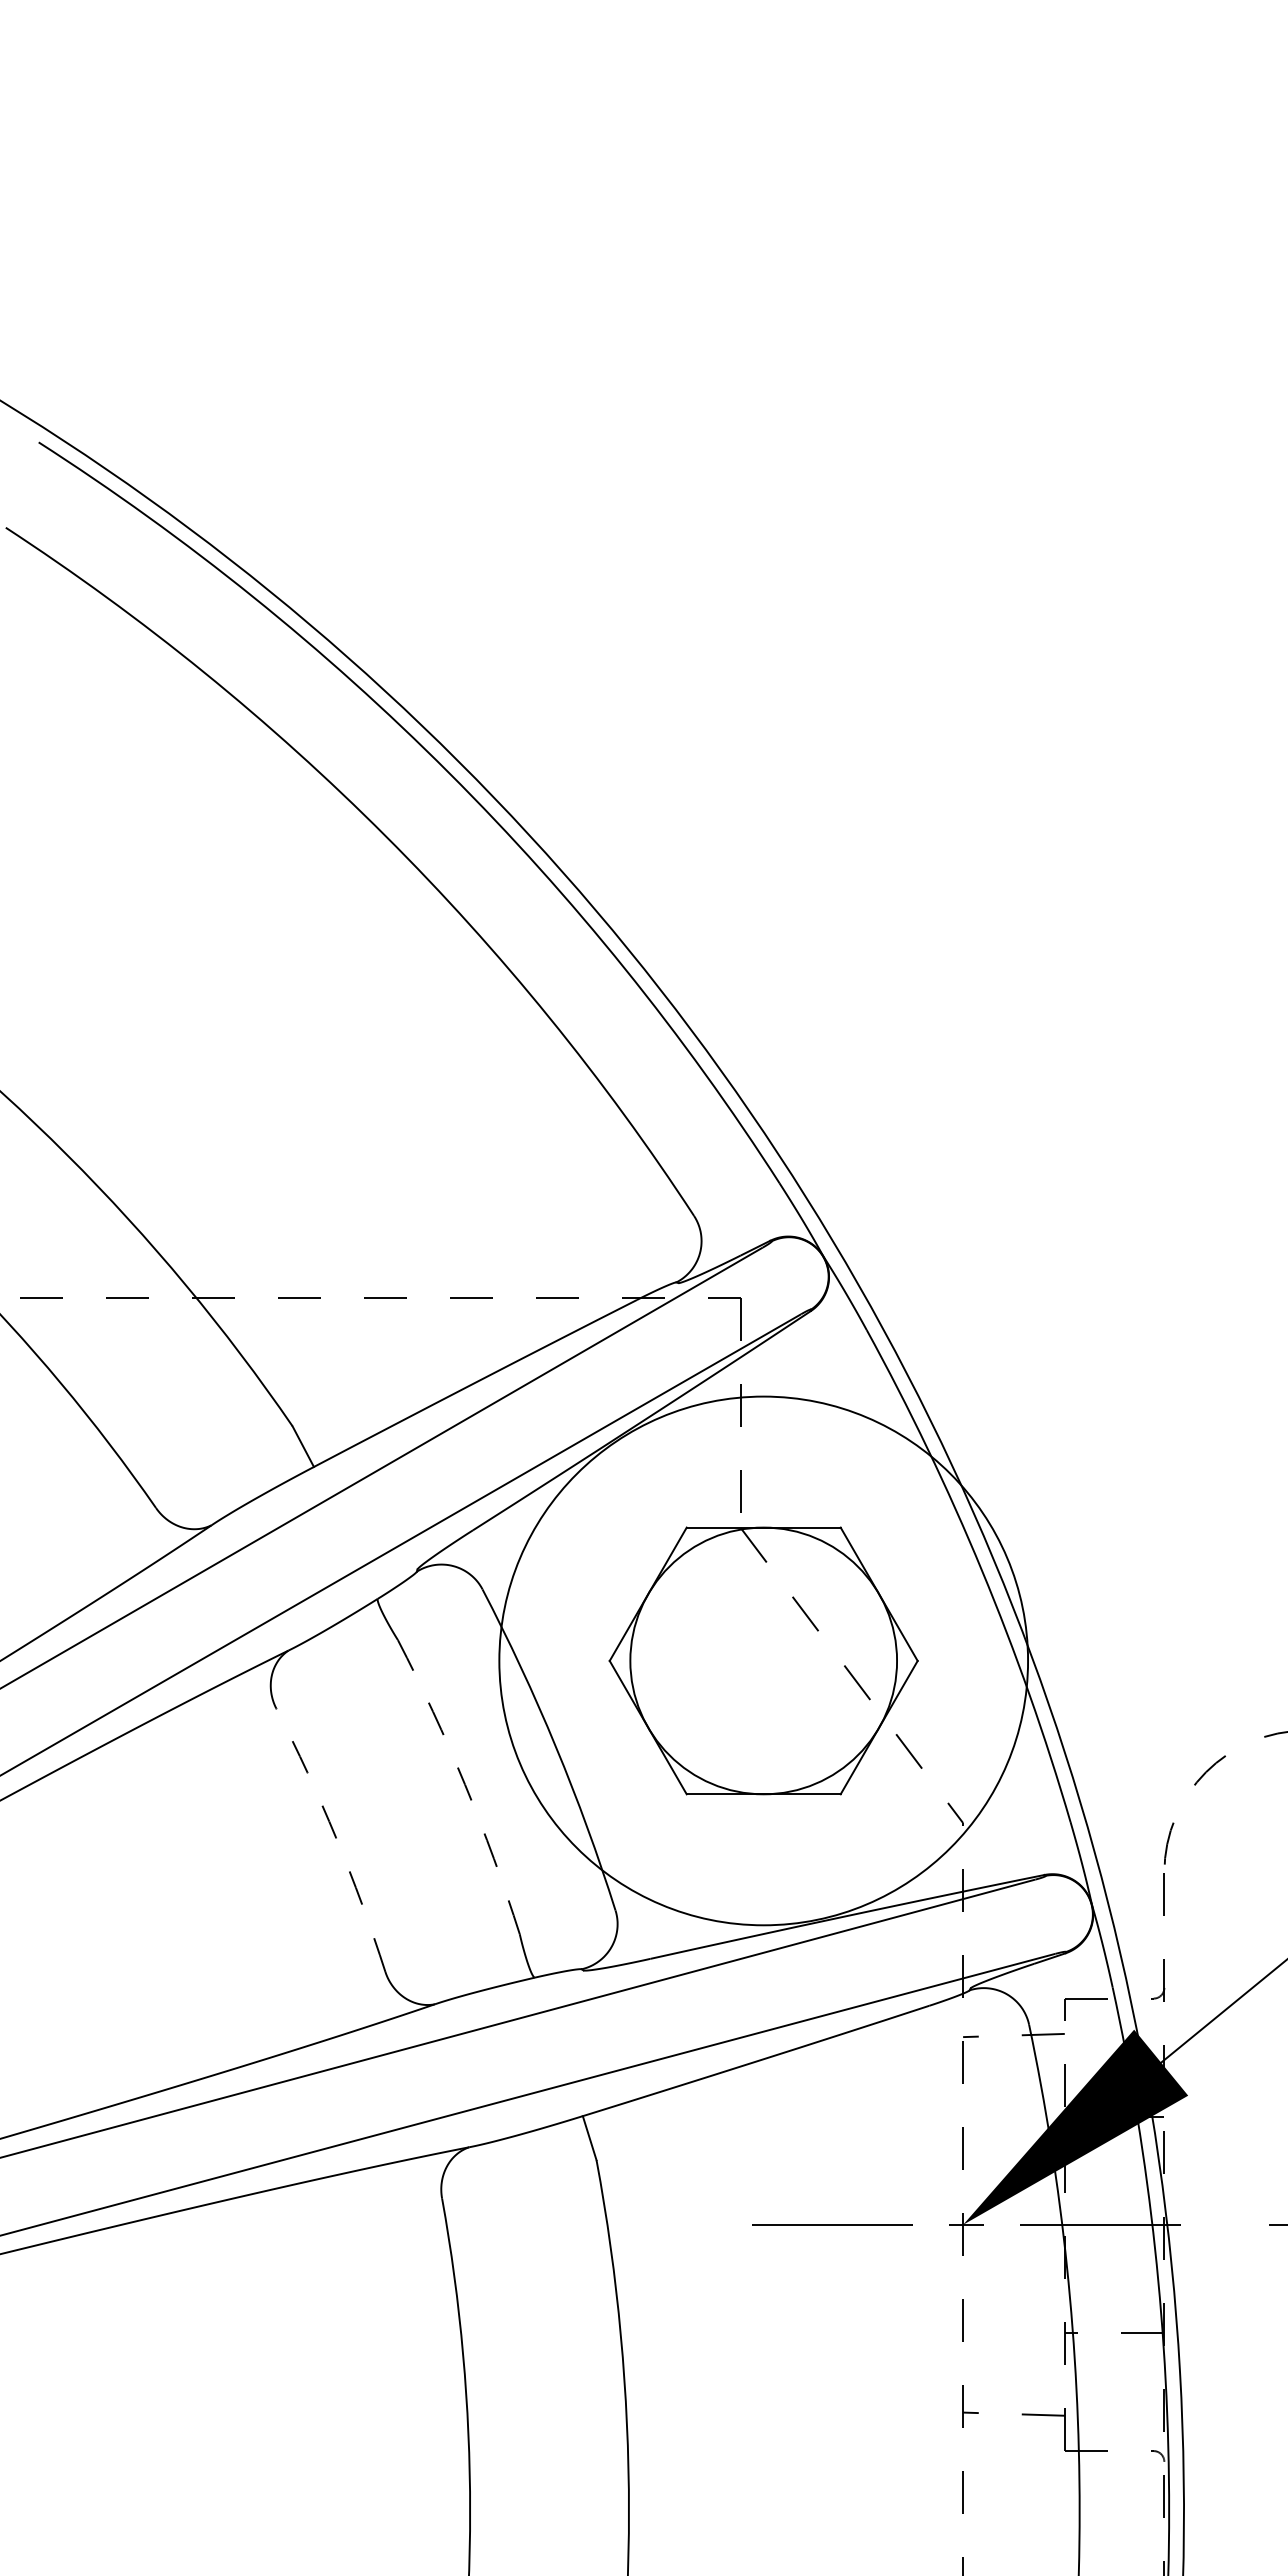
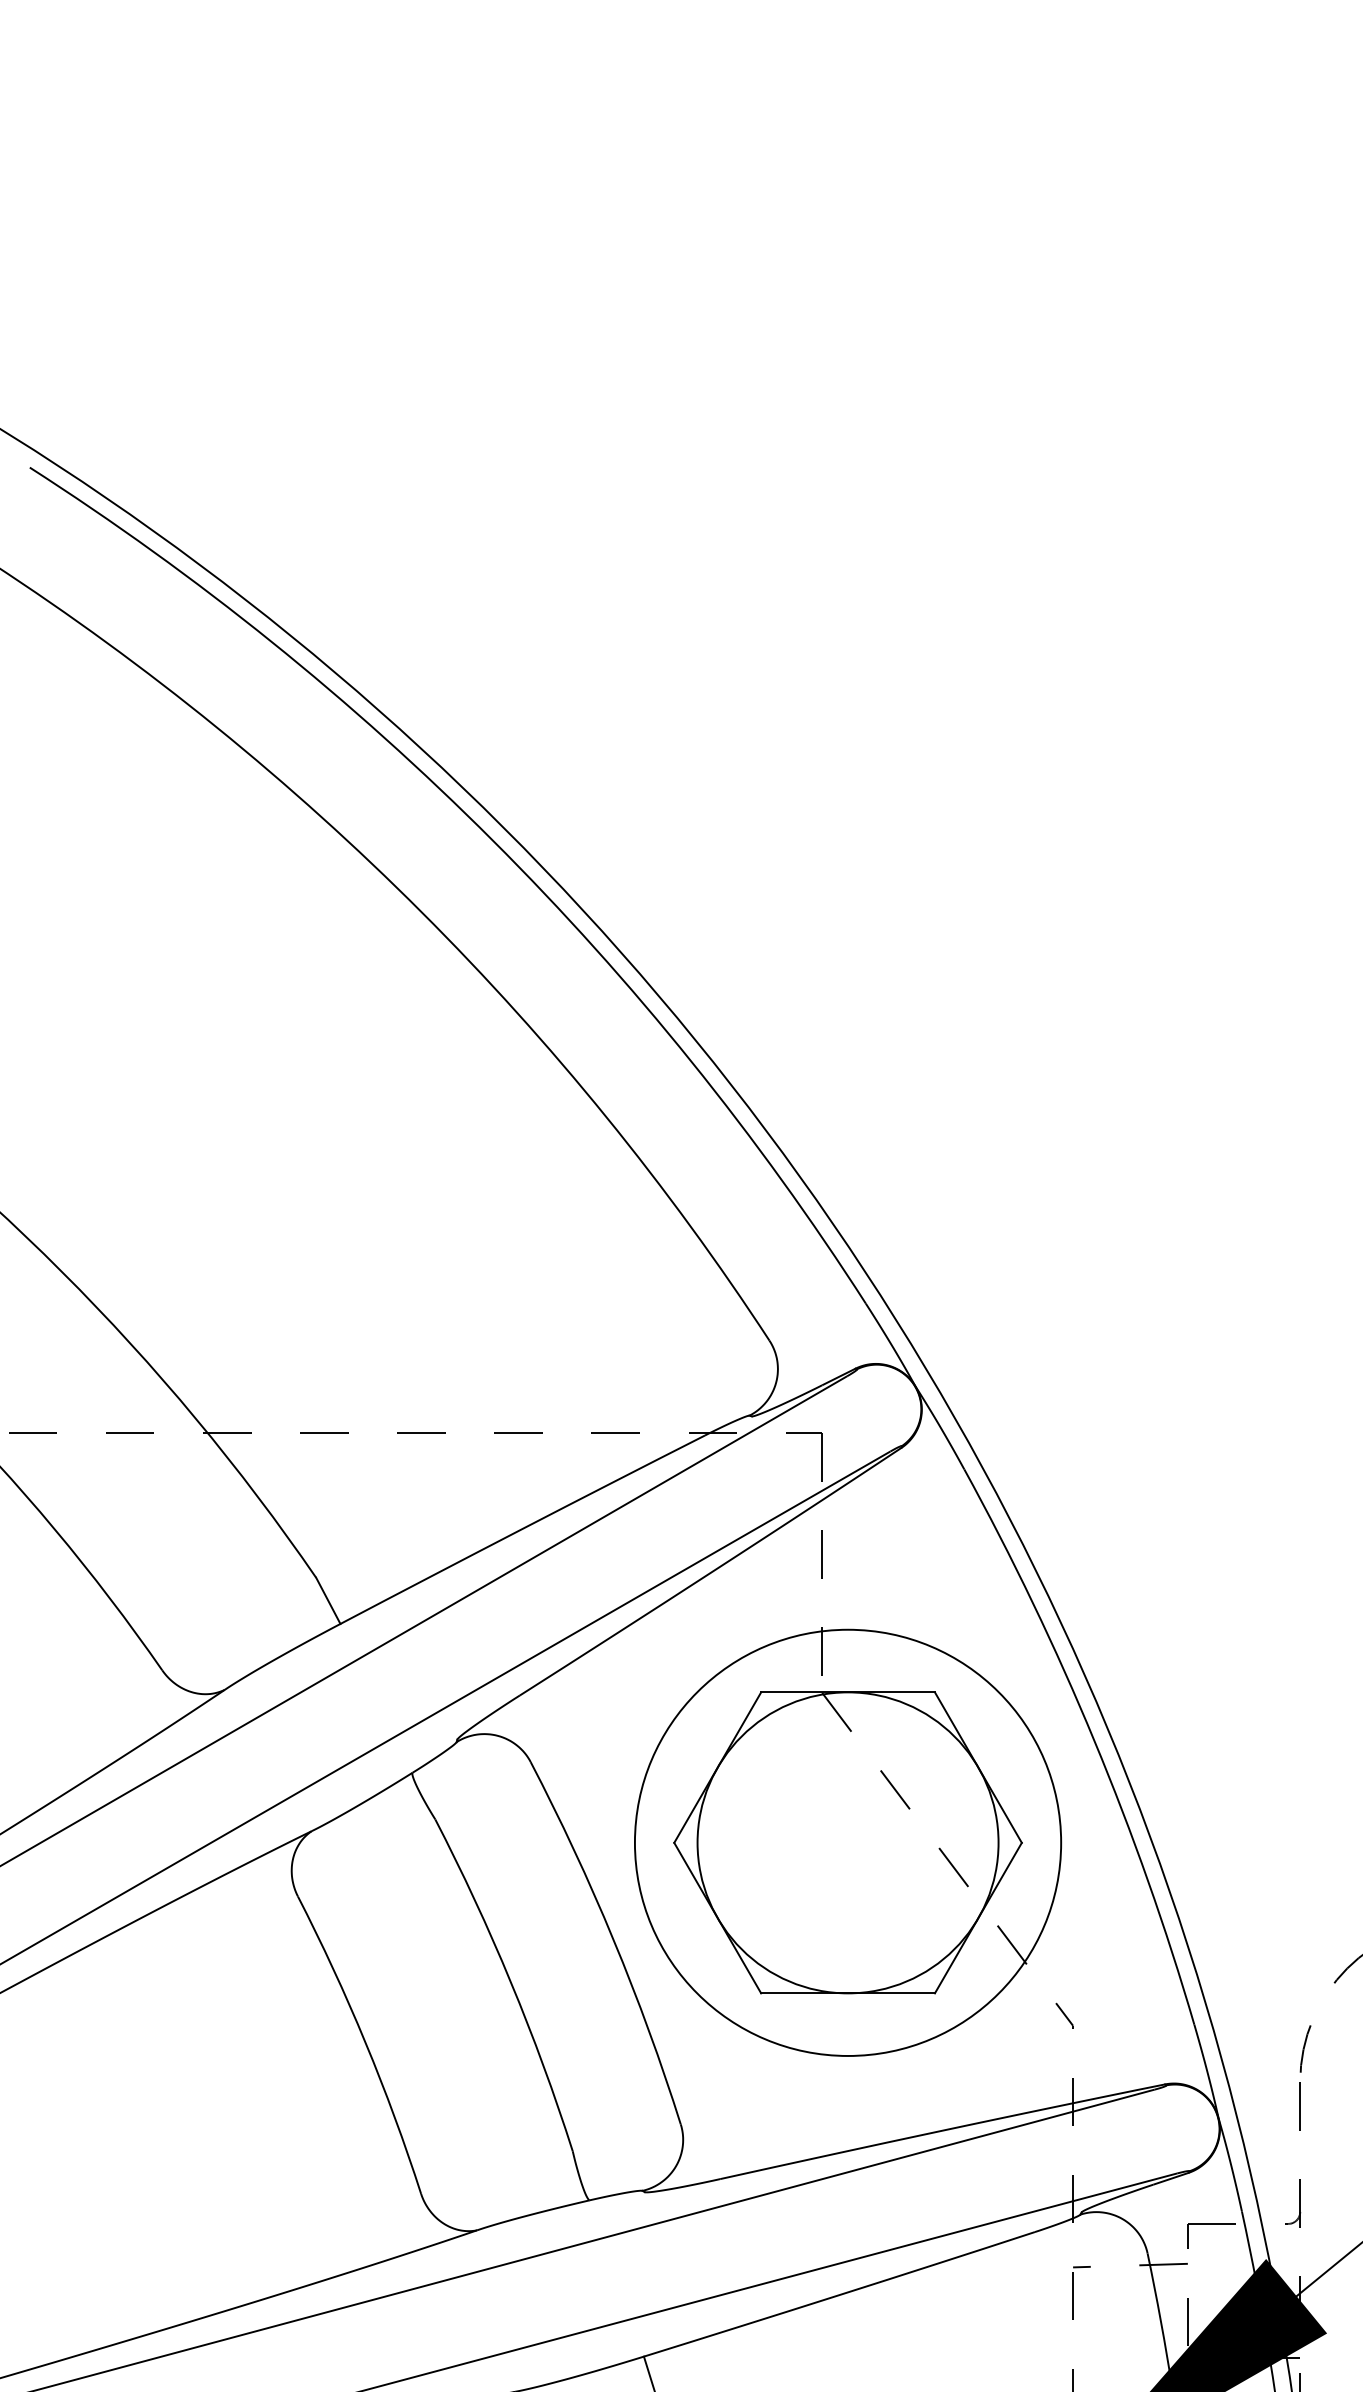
circle: (763, 1660) -> (847, 1842), size x0.71
arc: (465, 1784) -> (511, 1982), dashed -> solid
arc: (336, 1838) -> (365, 2043), dashed -> solid

